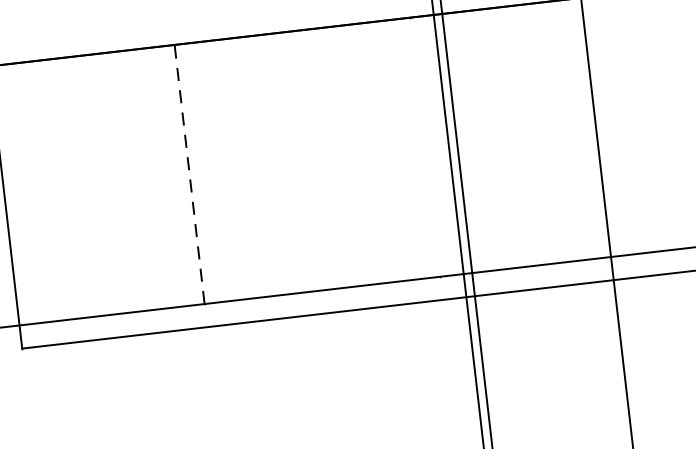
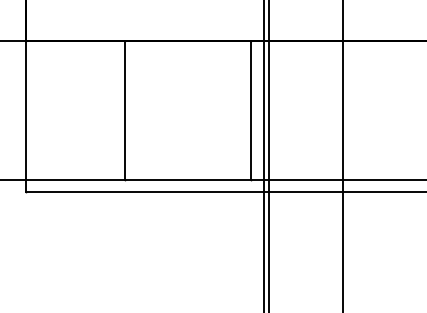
line: (425, 145) -> (251, 109), added
line: (190, 172) -> (125, 109), dashed -> solid

